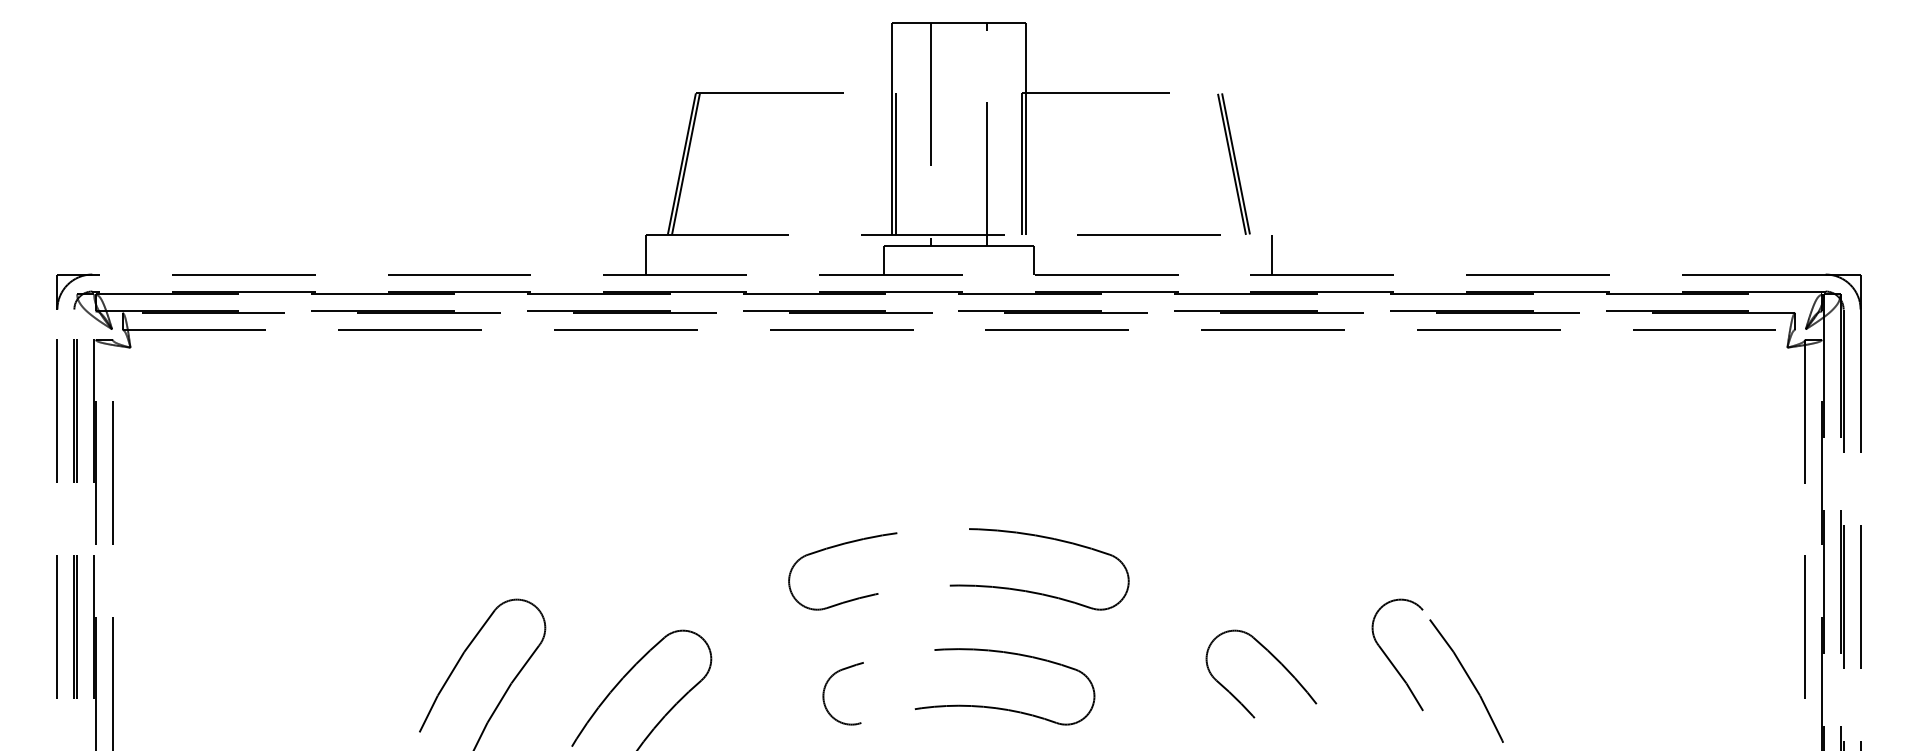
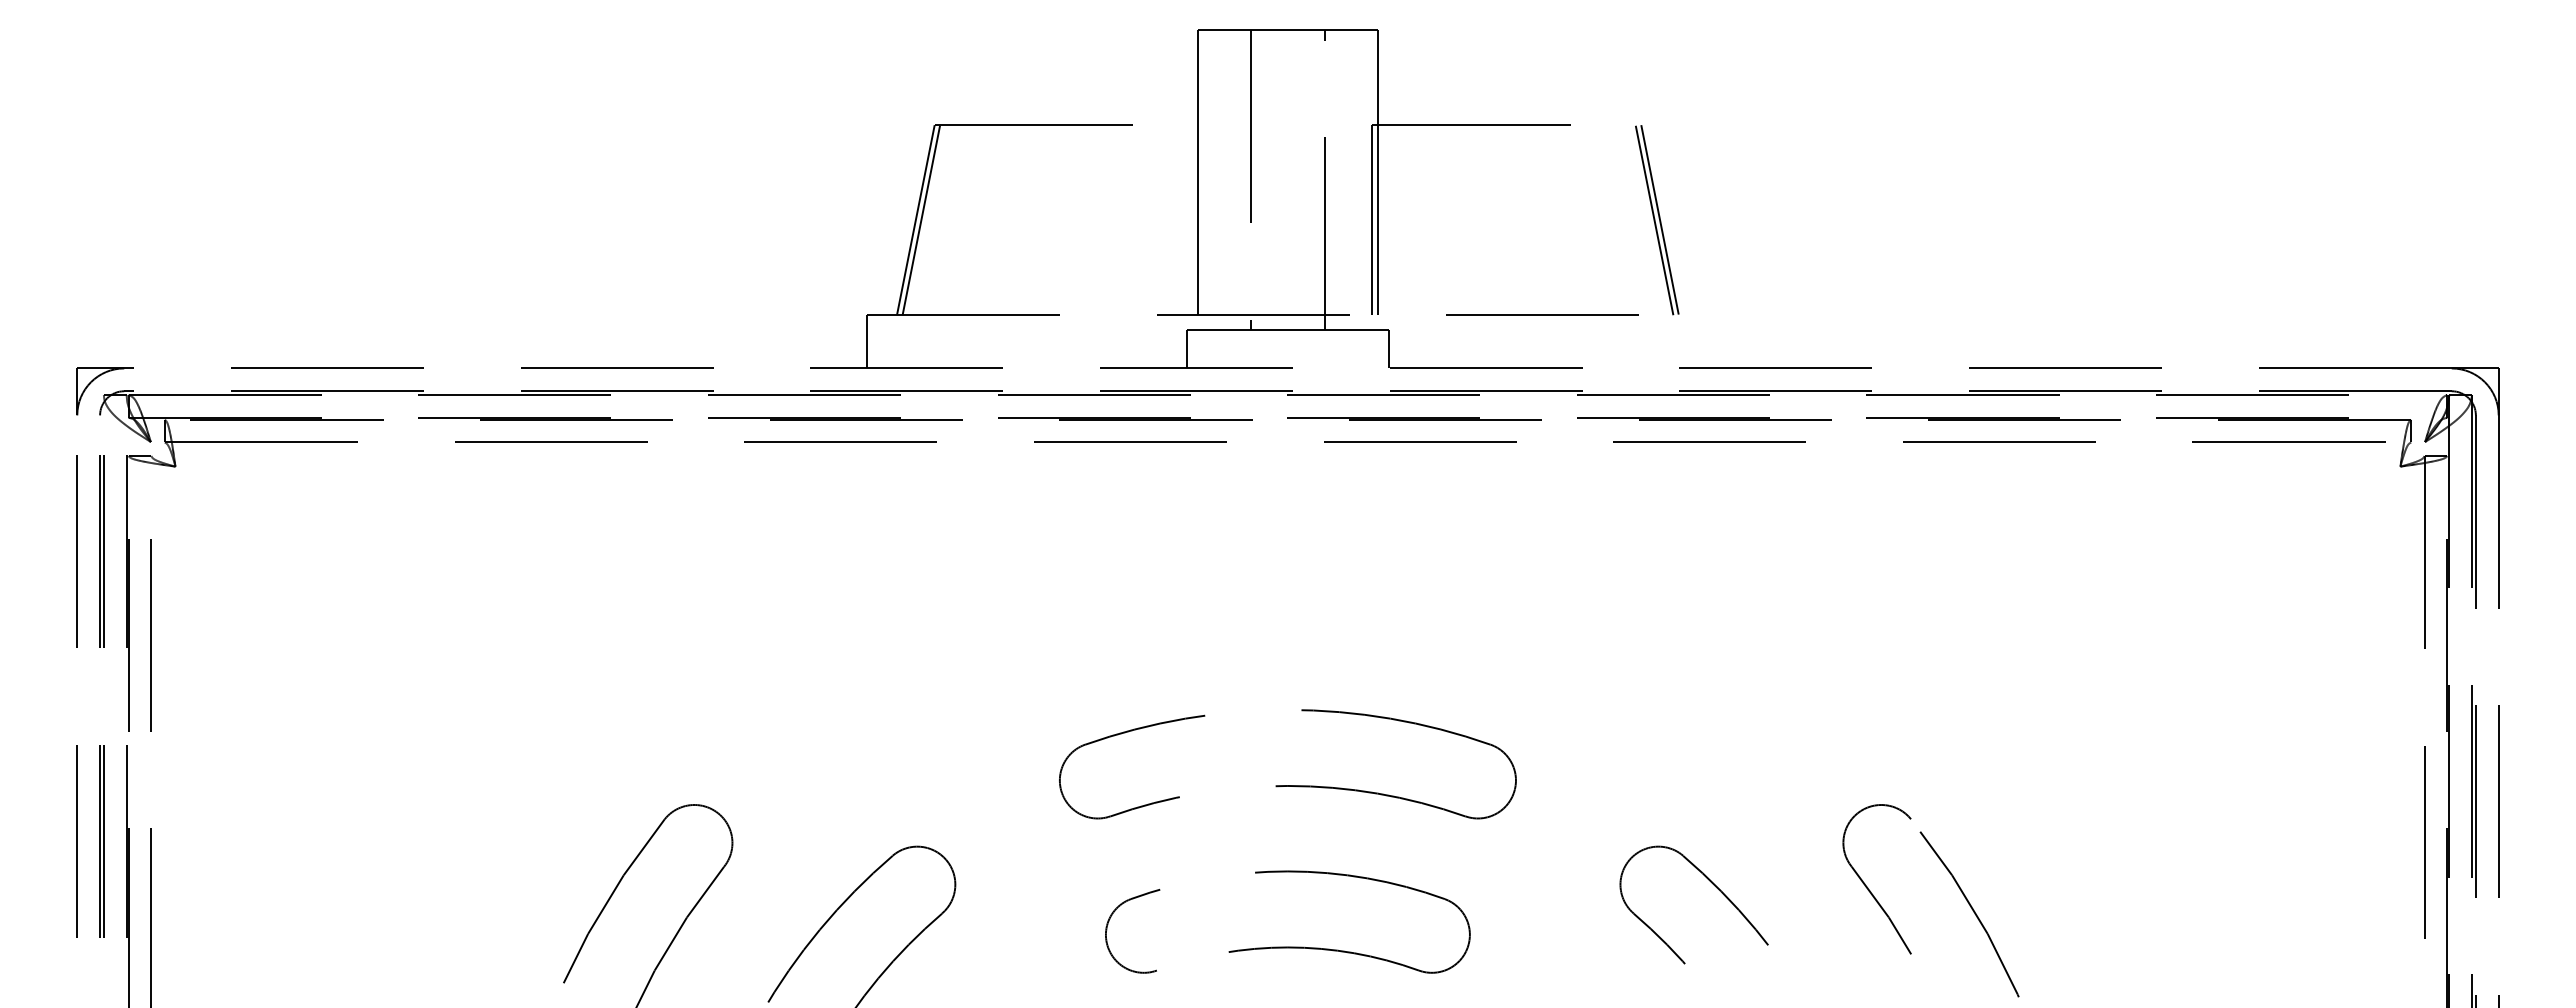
line: (896, 164) -> (1203, 220), removed
line: (1272, 254) -> (1708, 341), removed

